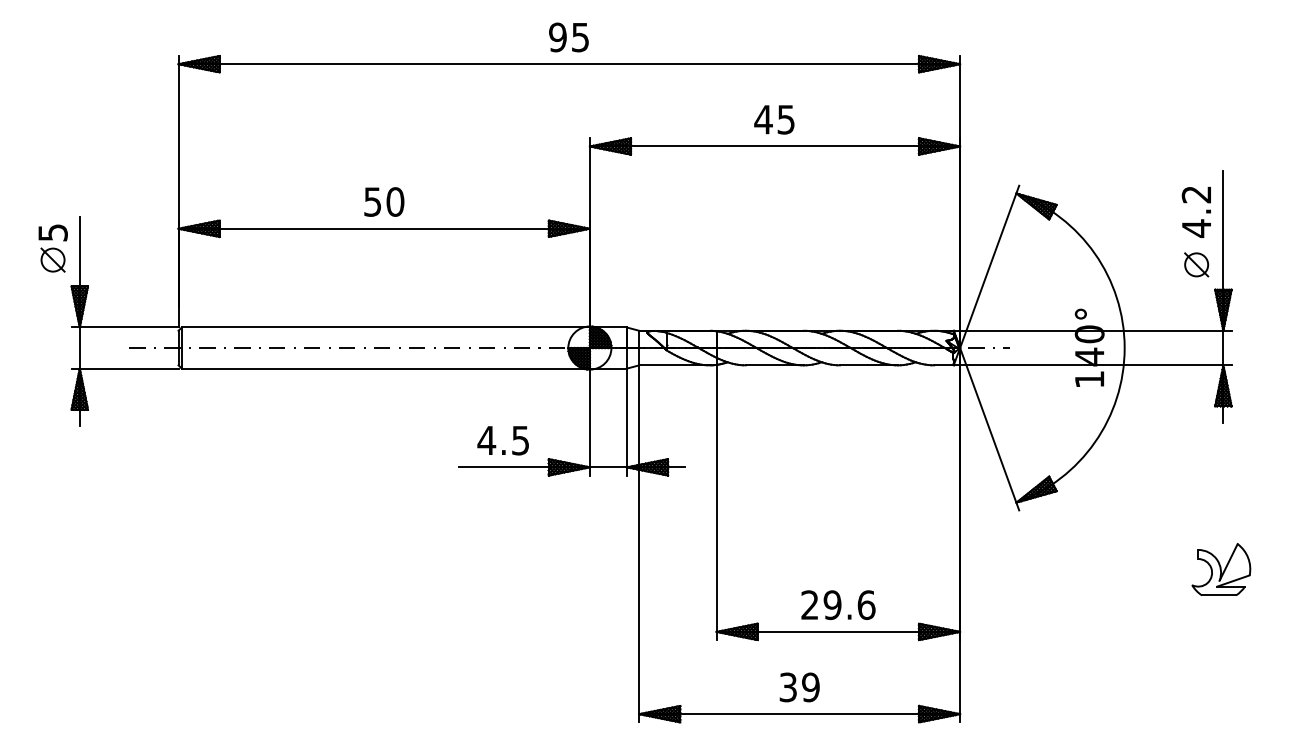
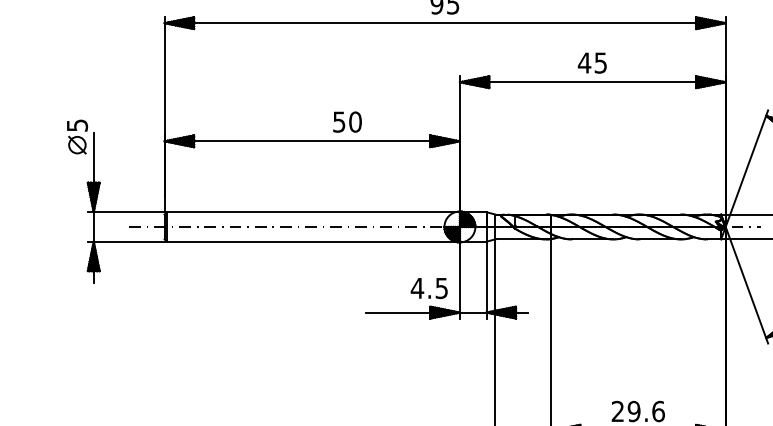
text: (384, 201) -> (347, 121), moved
part: (52, 248) -> (77, 136), moved
text: (502, 440) -> (428, 288), moved

